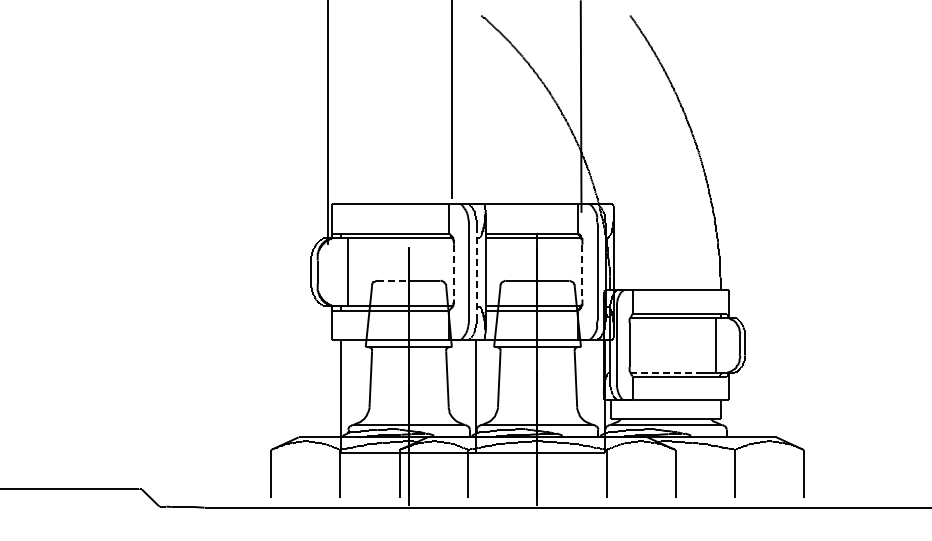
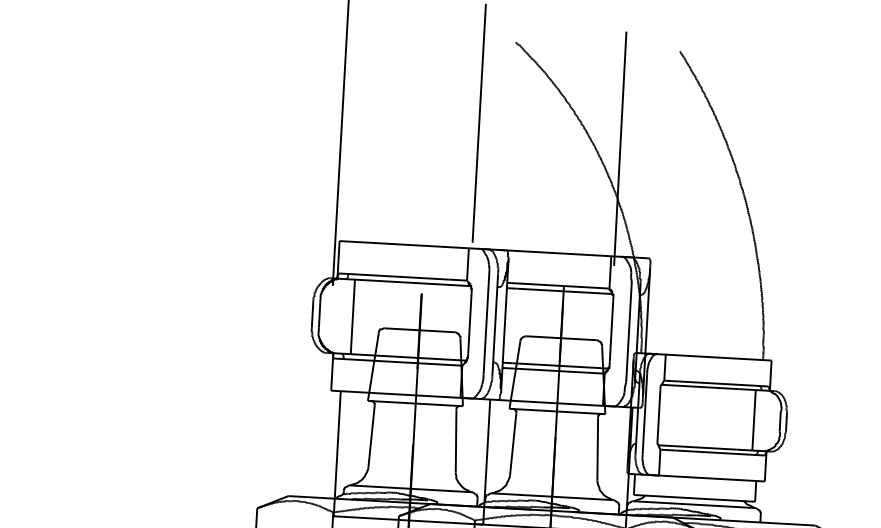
line: (454, 272) -> (470, 323), dashed -> solid
line: (476, 272) -> (494, 325), dashed -> solid
line: (582, 272) -> (611, 331), dashed -> solid
line: (393, 280) -> (402, 328), dashed -> solid
line: (666, 372) -> (698, 447), dashed -> solid

